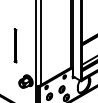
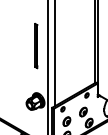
line: (15, 45) -> (36, 45), moved

